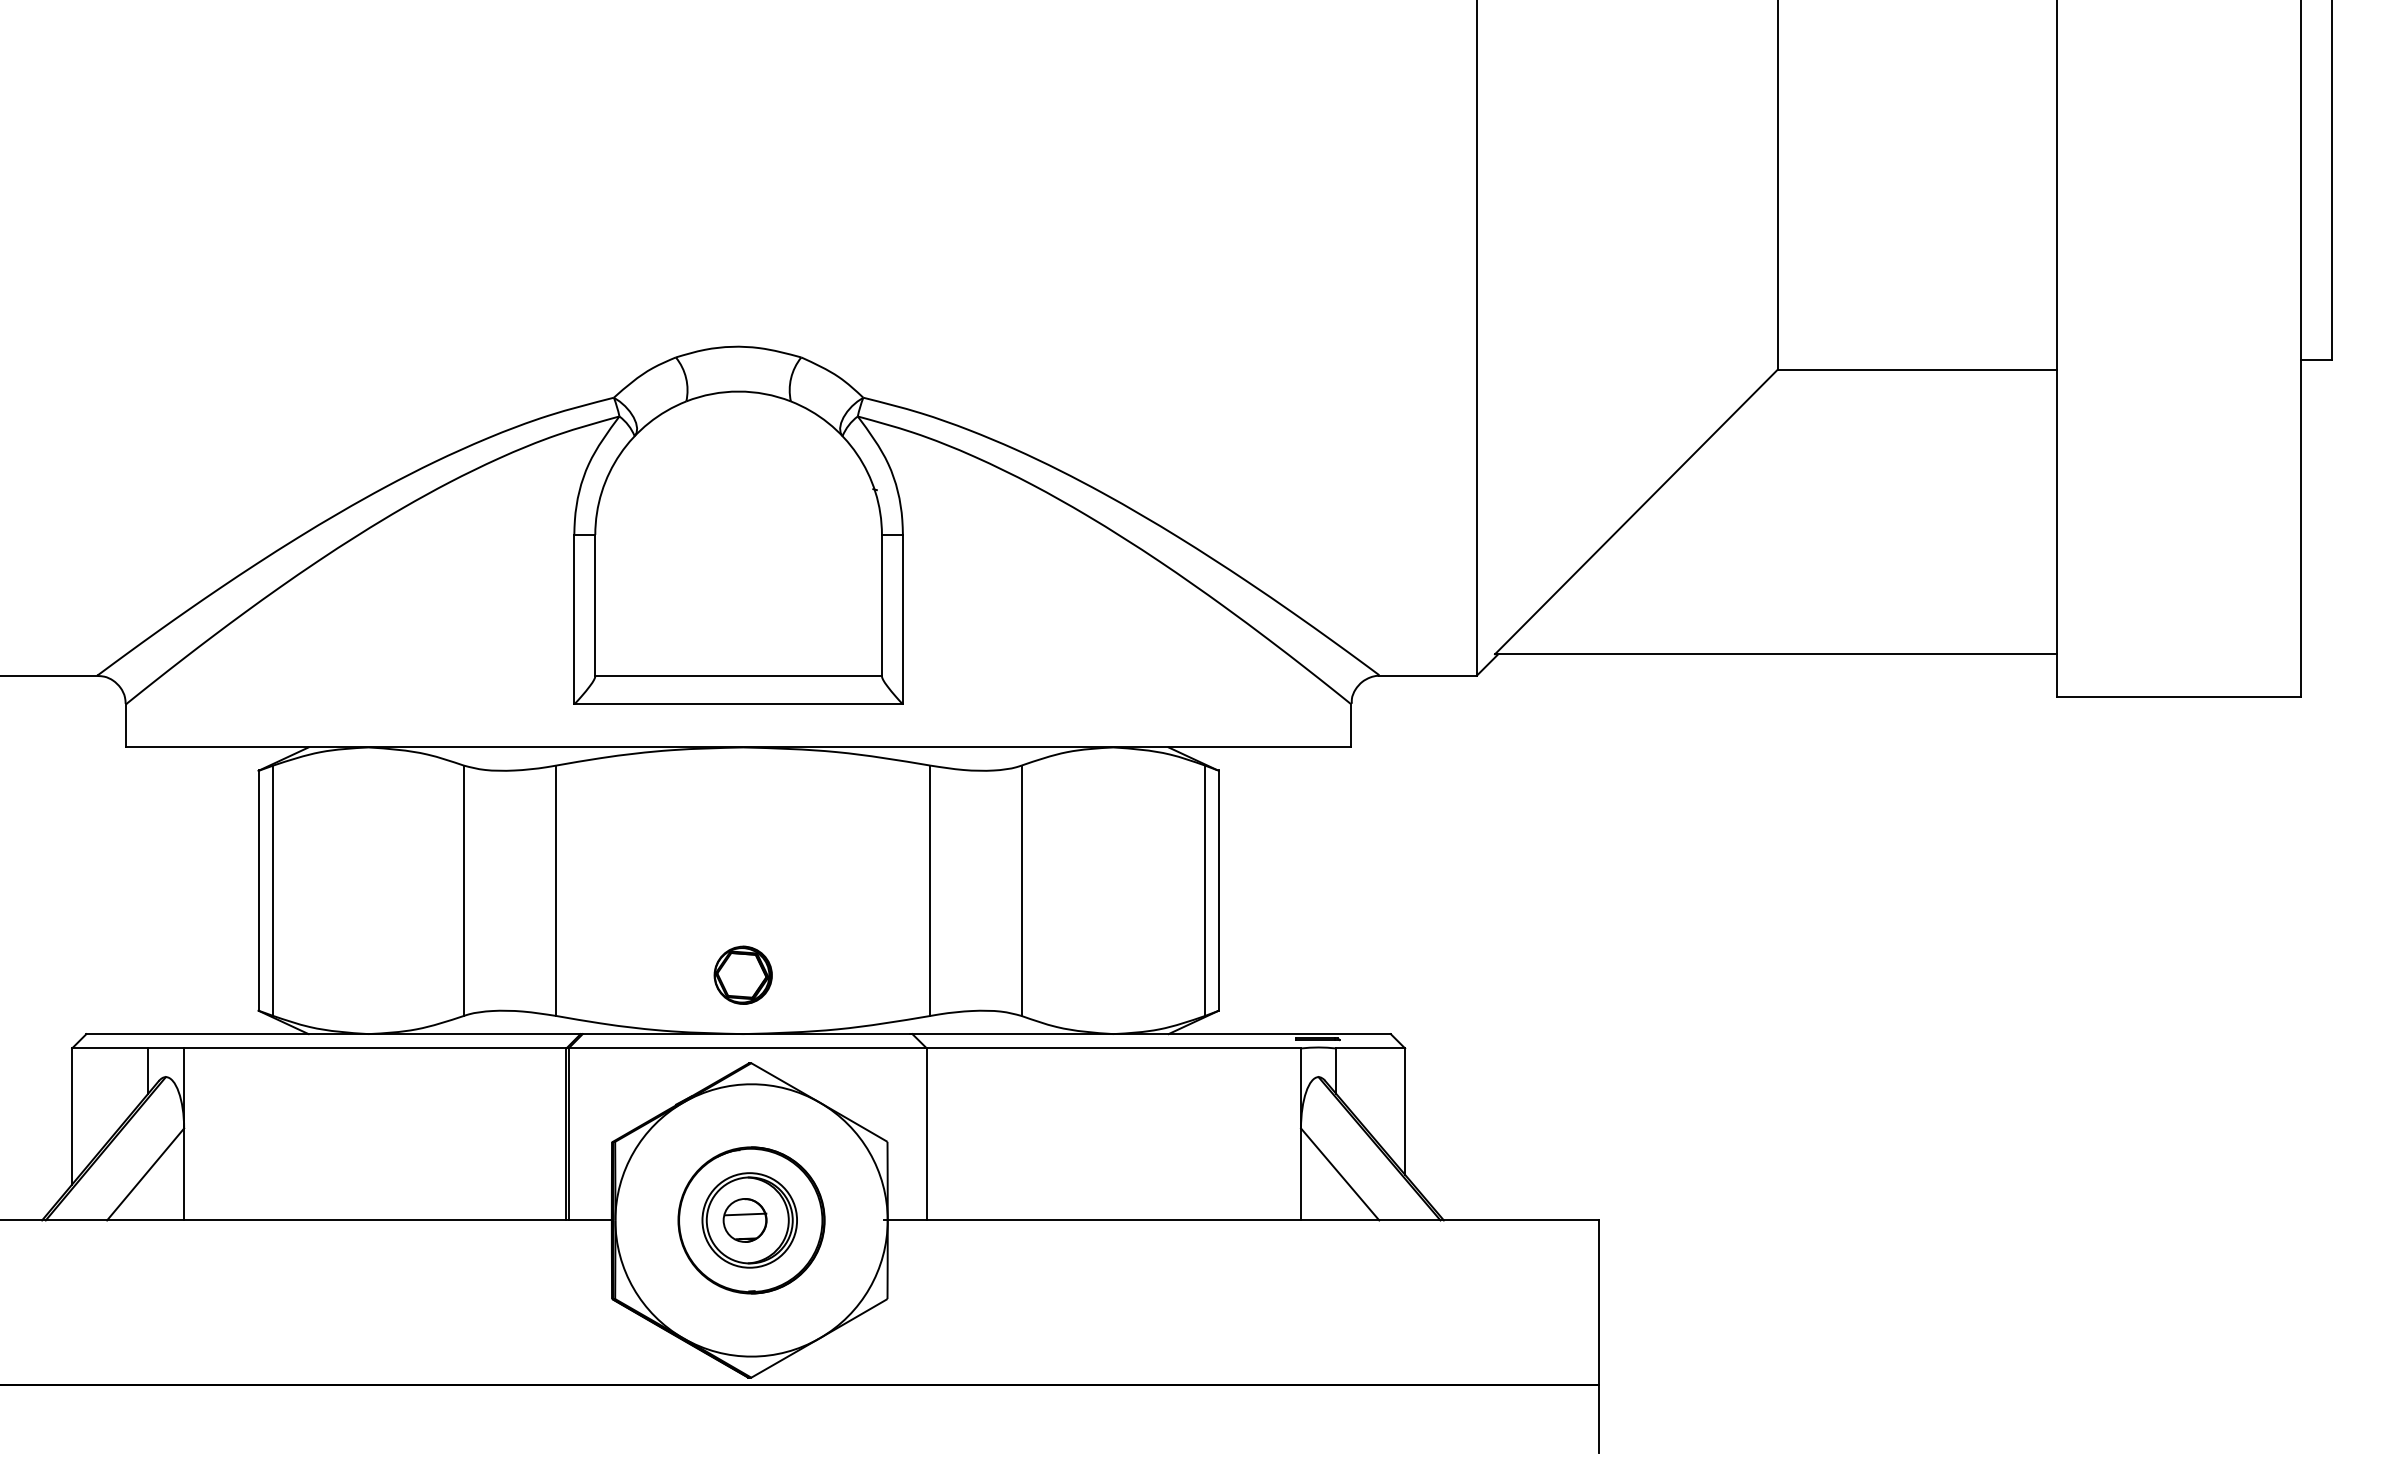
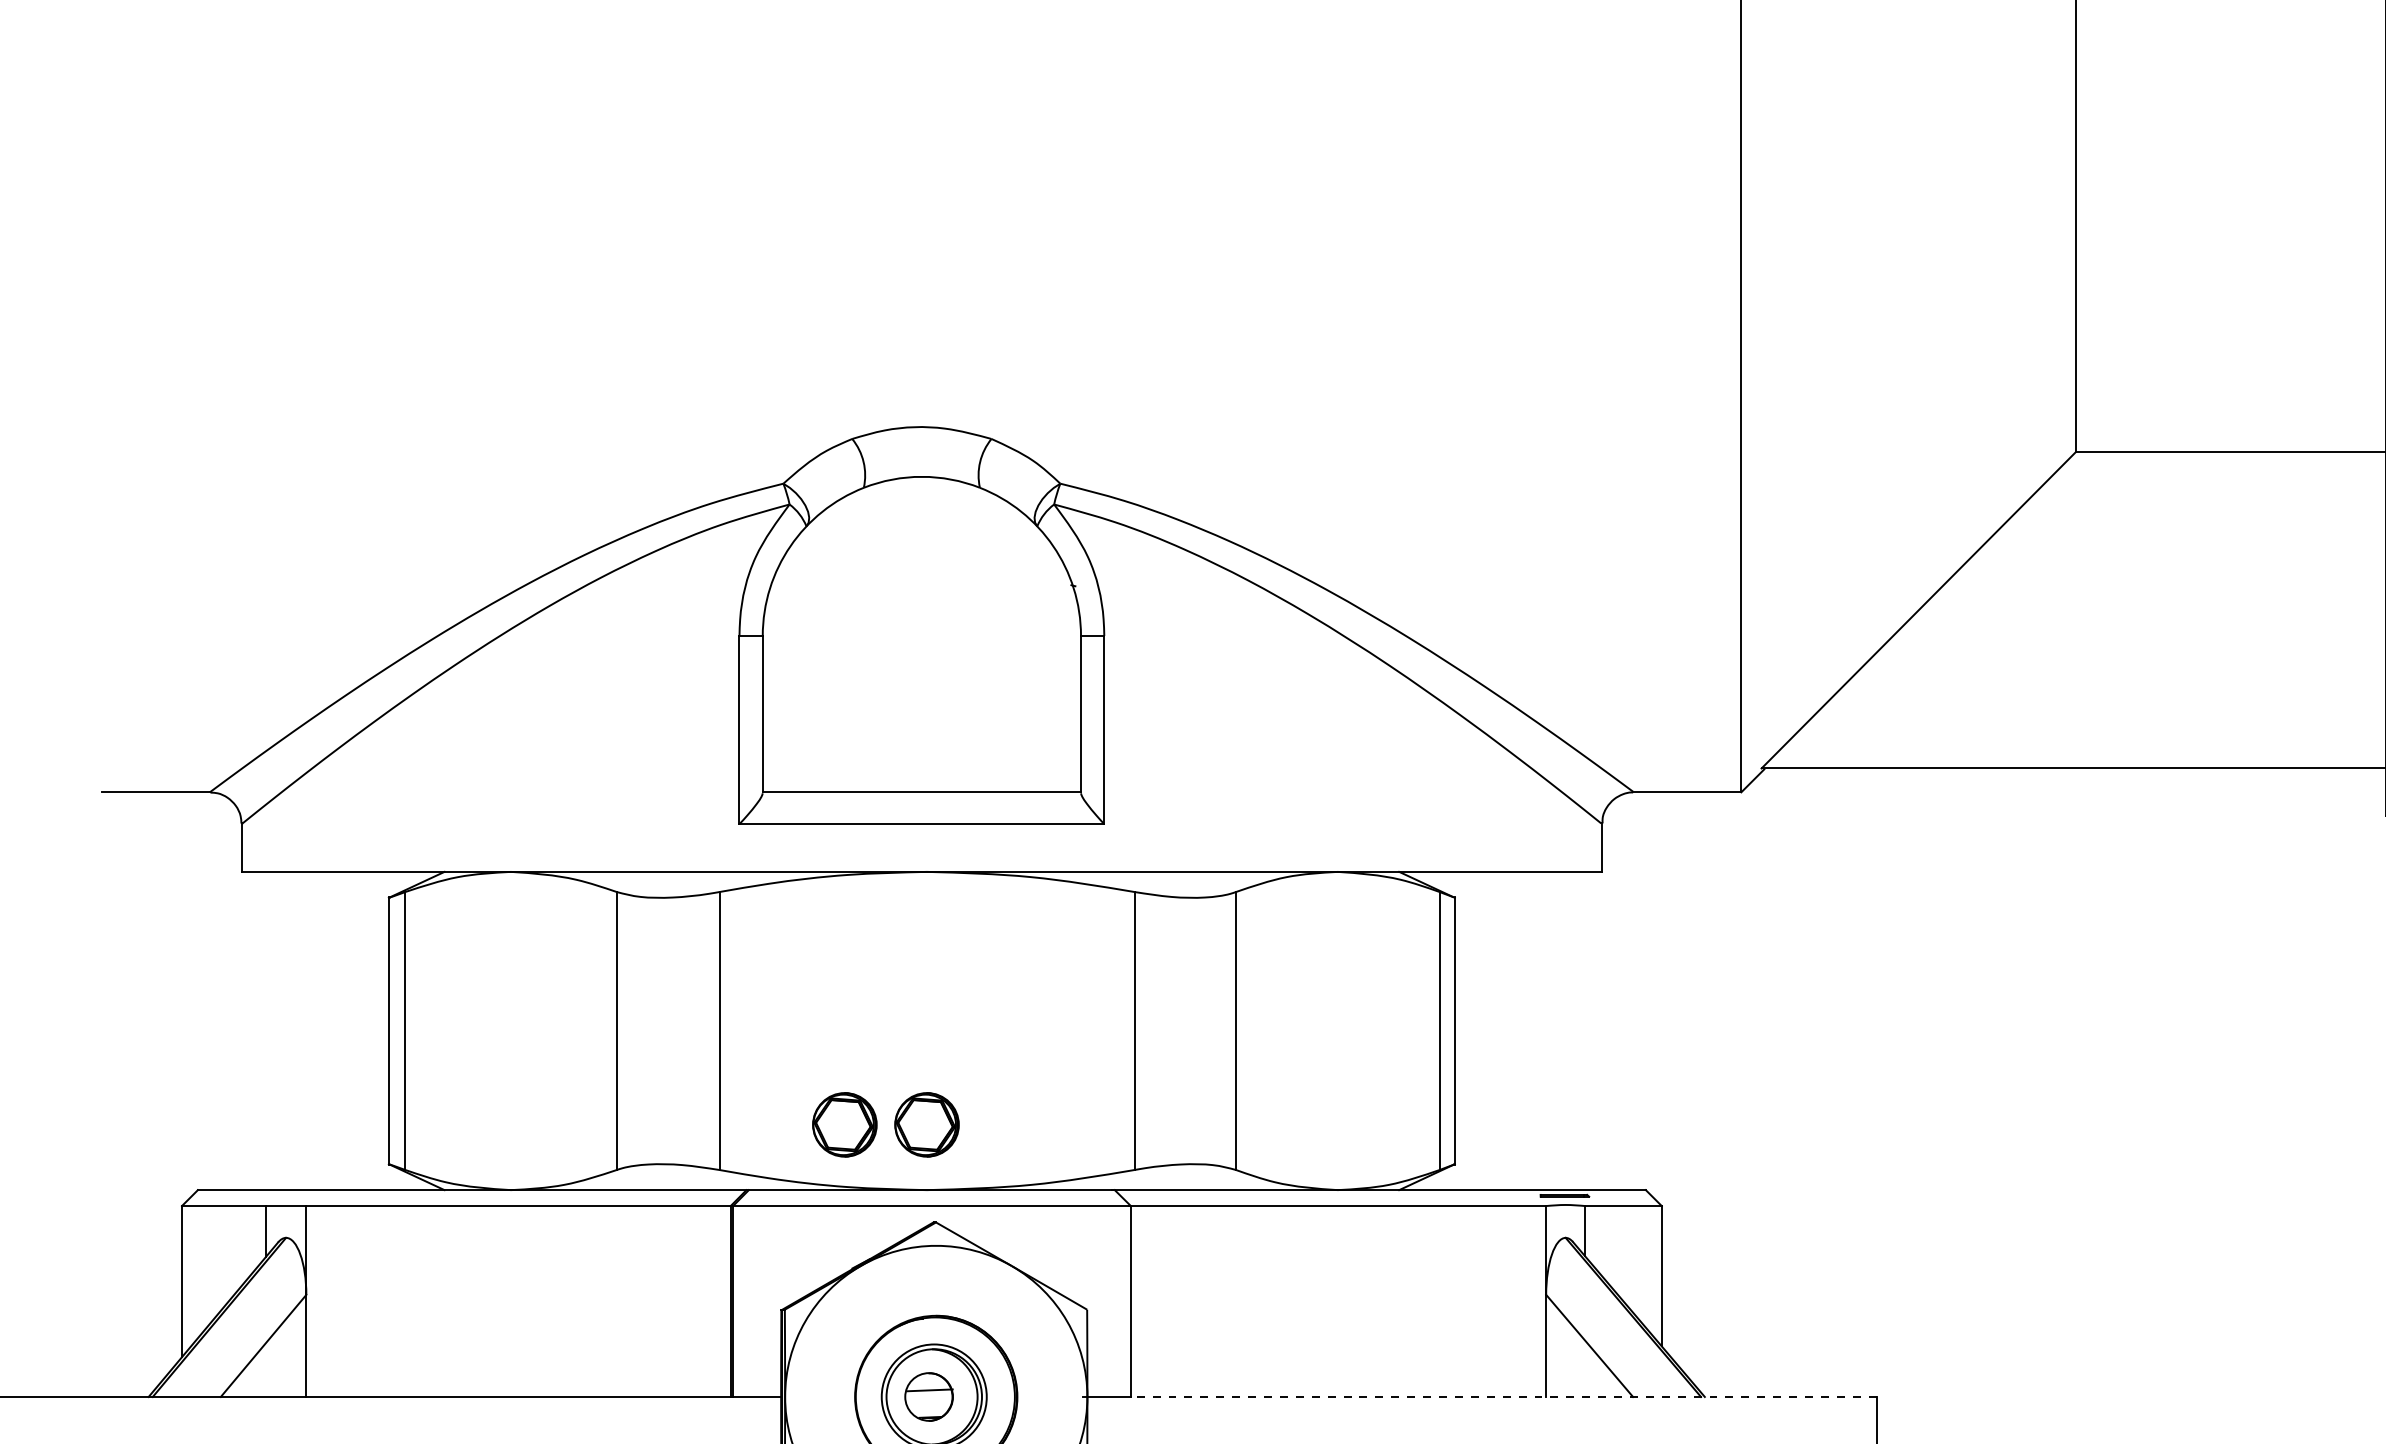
part: (668, 974) -> (844, 1123), added
line: (1262, 1220) -> (1503, 1397), solid -> dashed

